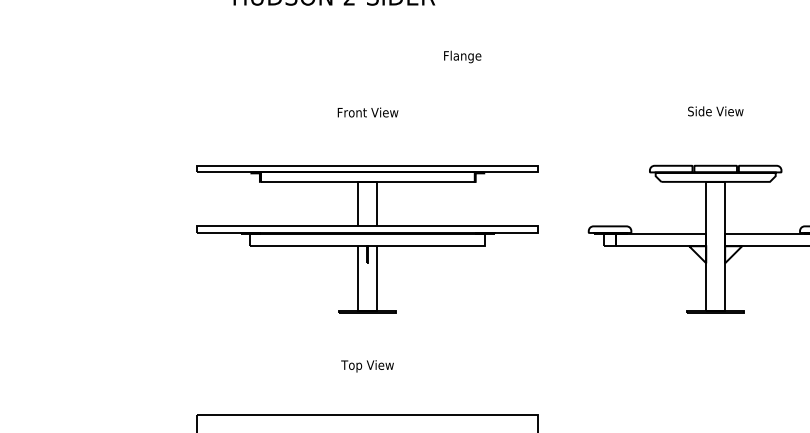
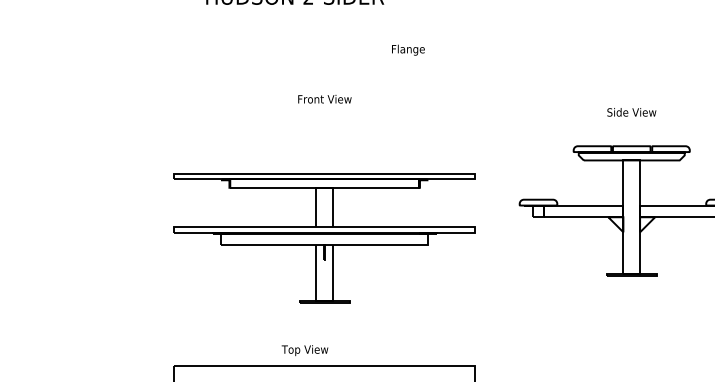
text: (715, 111) -> (631, 112), moved
part: (367, 239) -> (324, 238), moved
text: (367, 366) -> (304, 350), moved

